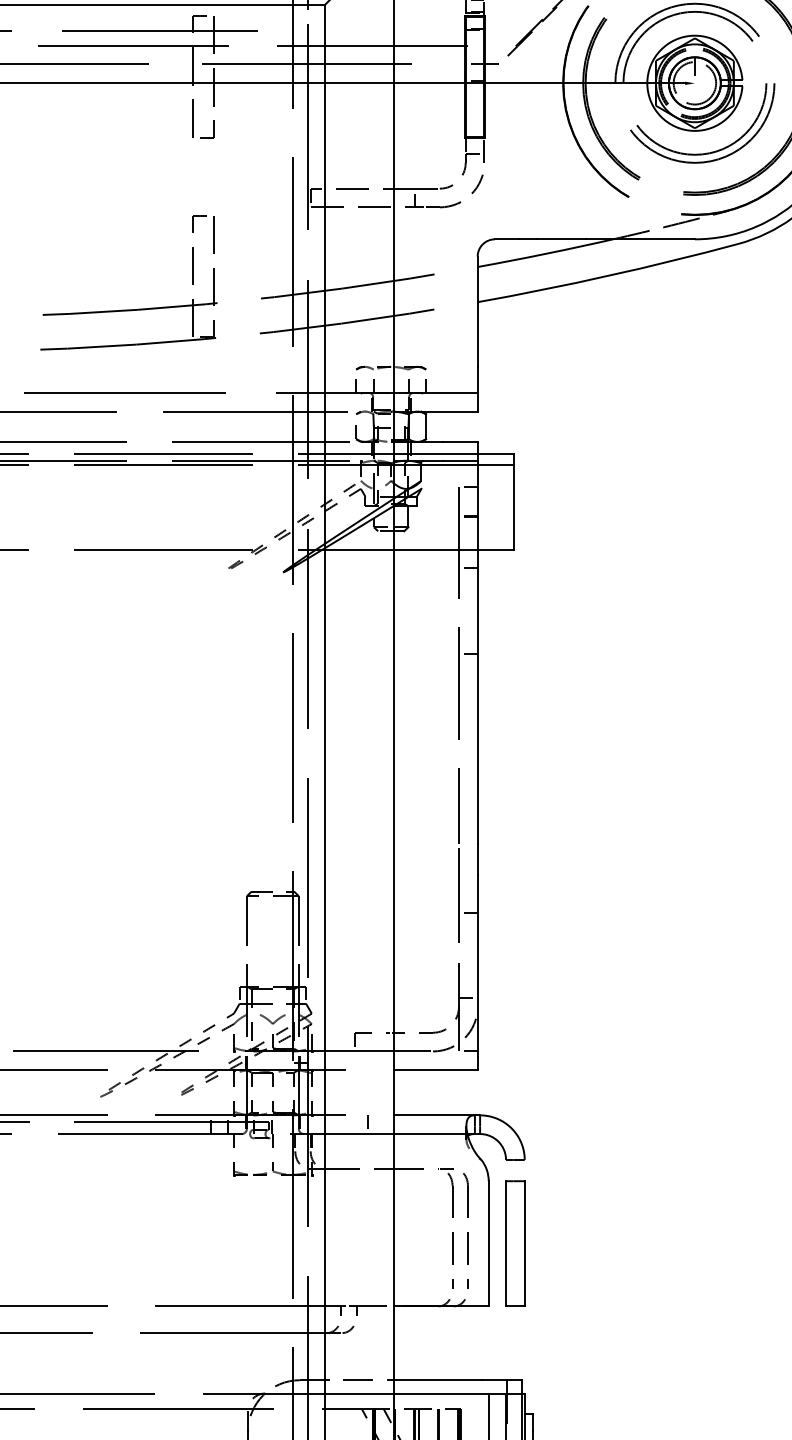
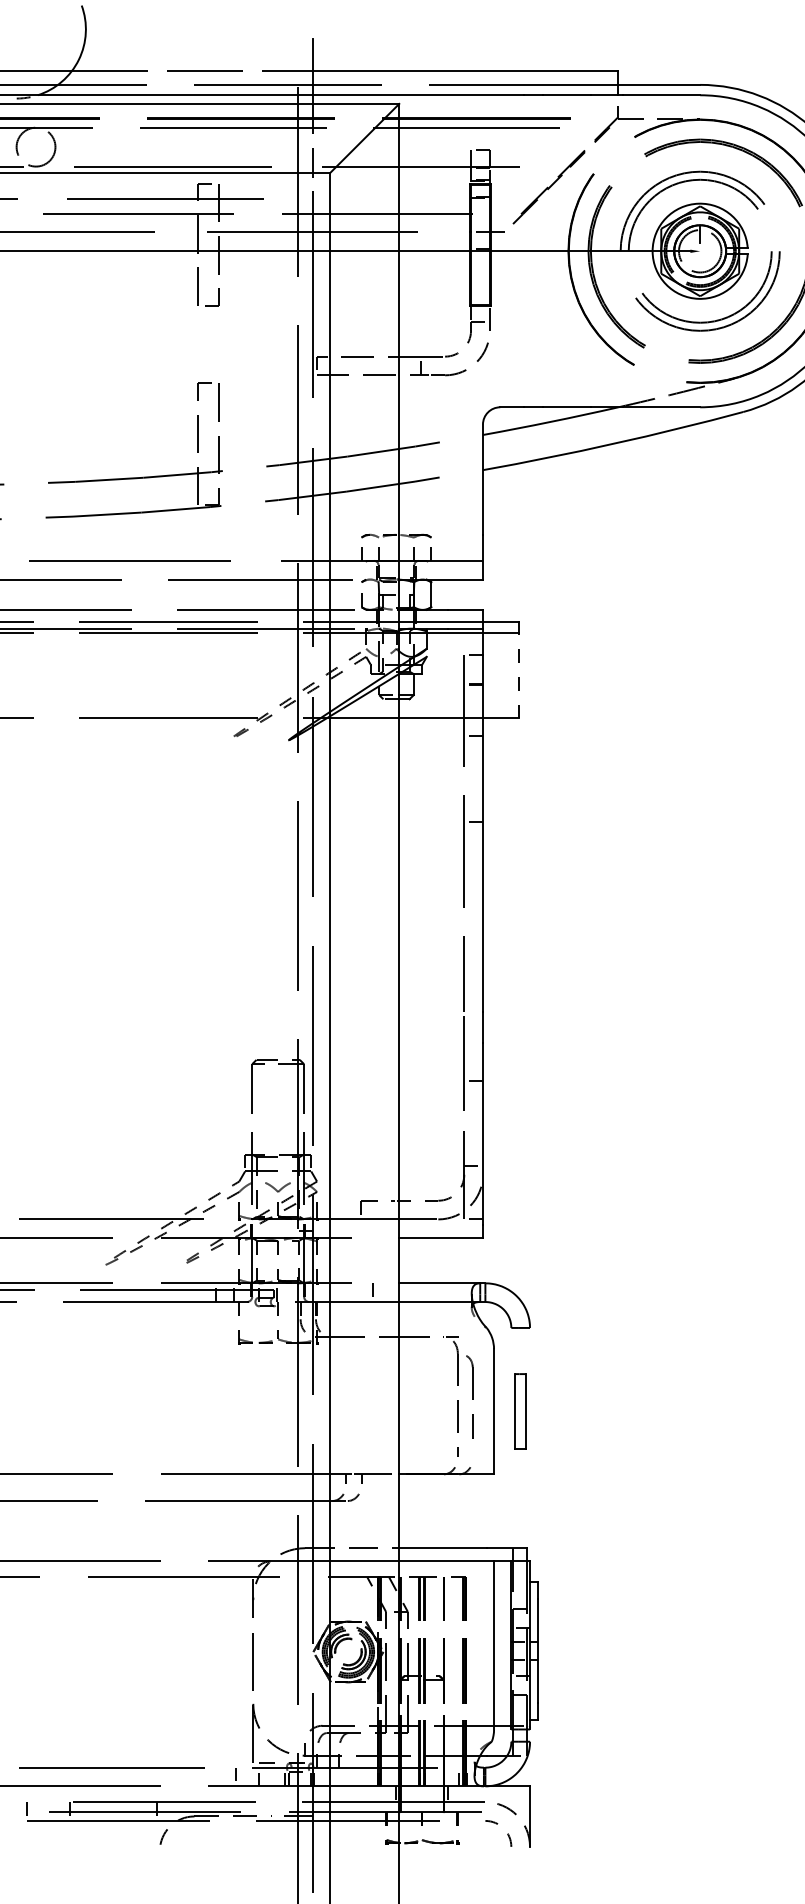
line: (513, 507) -> (518, 675), solid -> dashed
part: (466, 1230) -> (471, 1398), size x0.7
part: (515, 1243) -> (520, 1411), size x0.6

